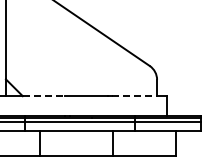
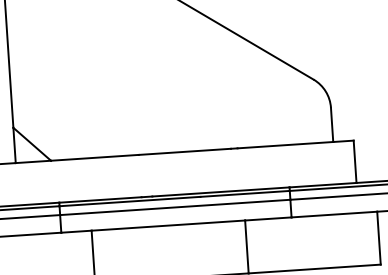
line: (43, 96) -> (94, 158), dashed -> solid
line: (134, 96) -> (285, 145), dashed -> solid

